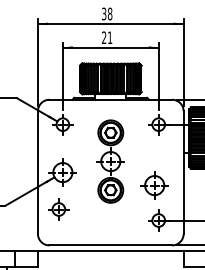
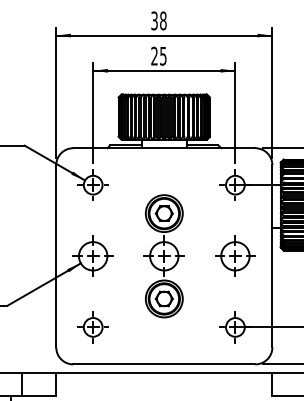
text: (110, 37) -> (163, 55), 21 -> 25
part: (110, 161) -> (163, 256), moved
part: (154, 185) -> (235, 256), moved
part: (58, 209) -> (92, 327), moved

